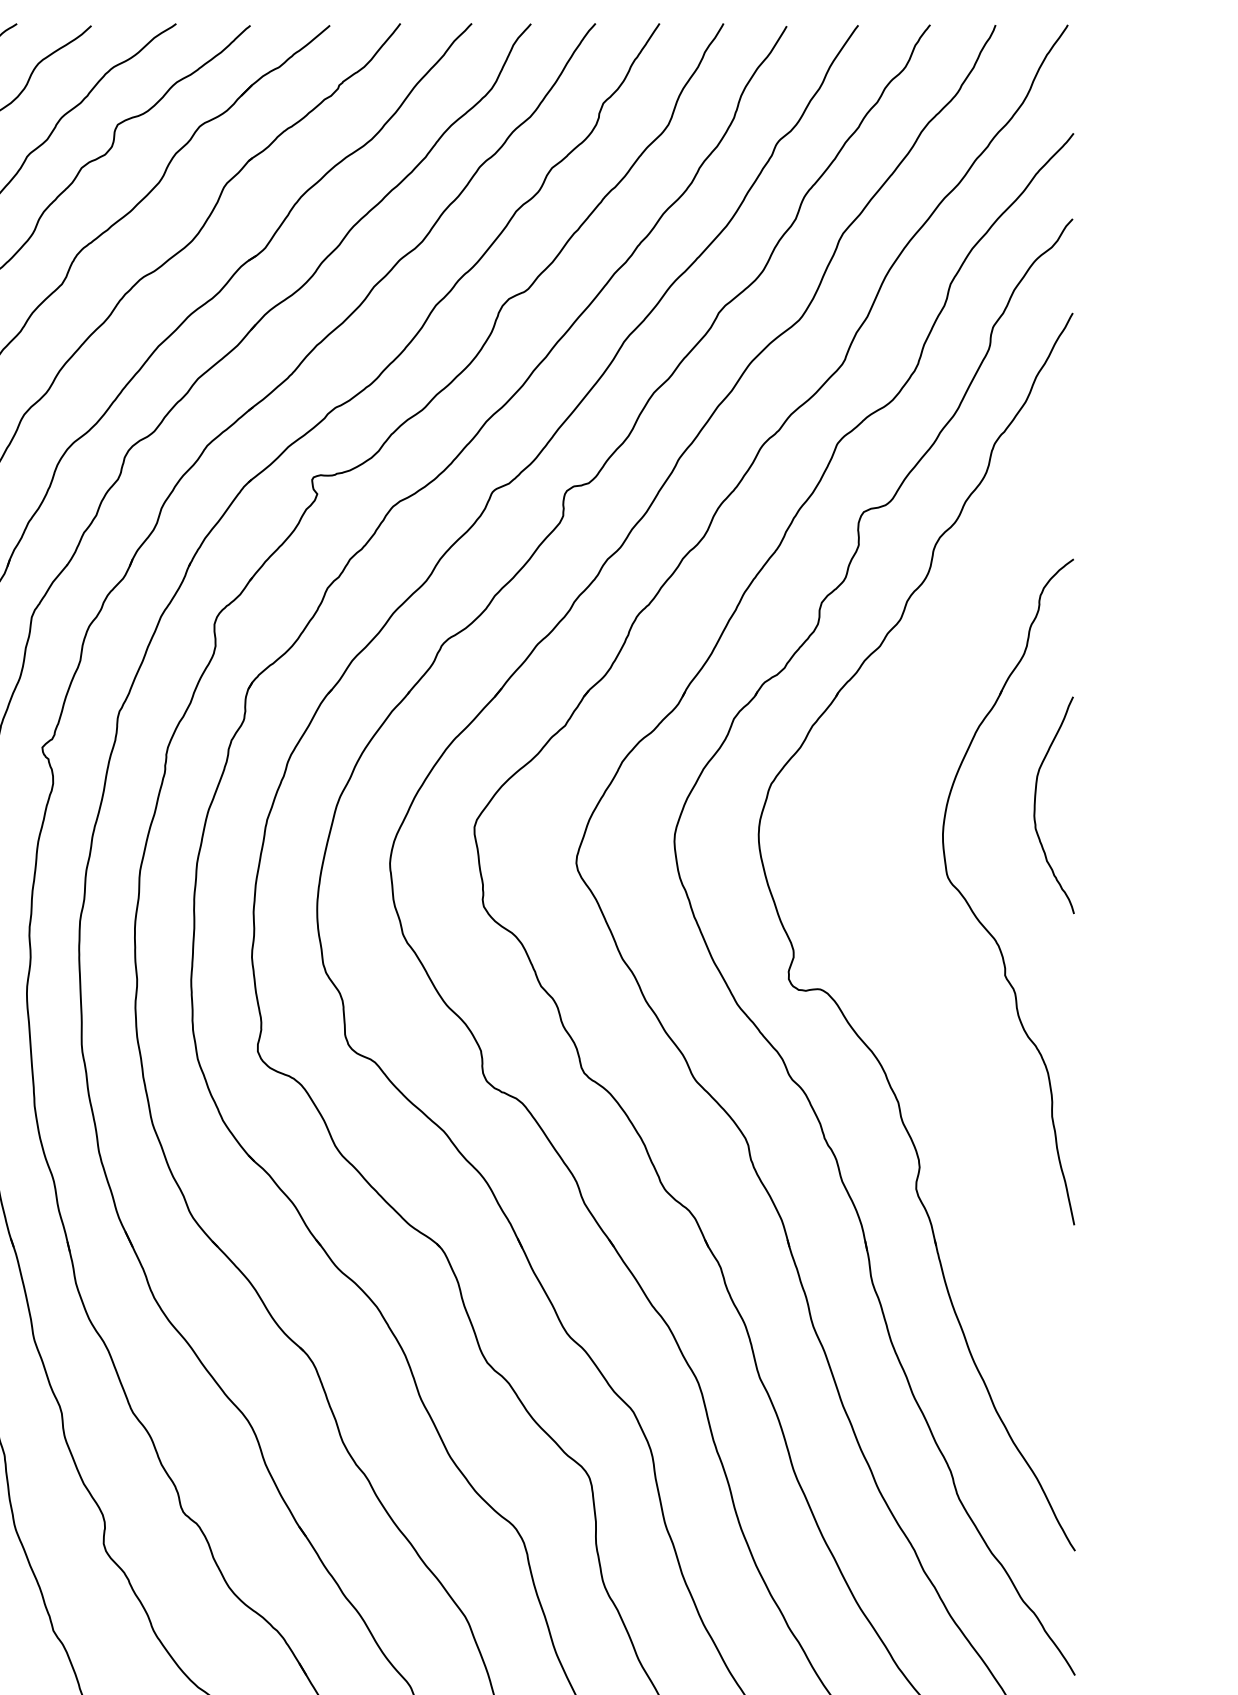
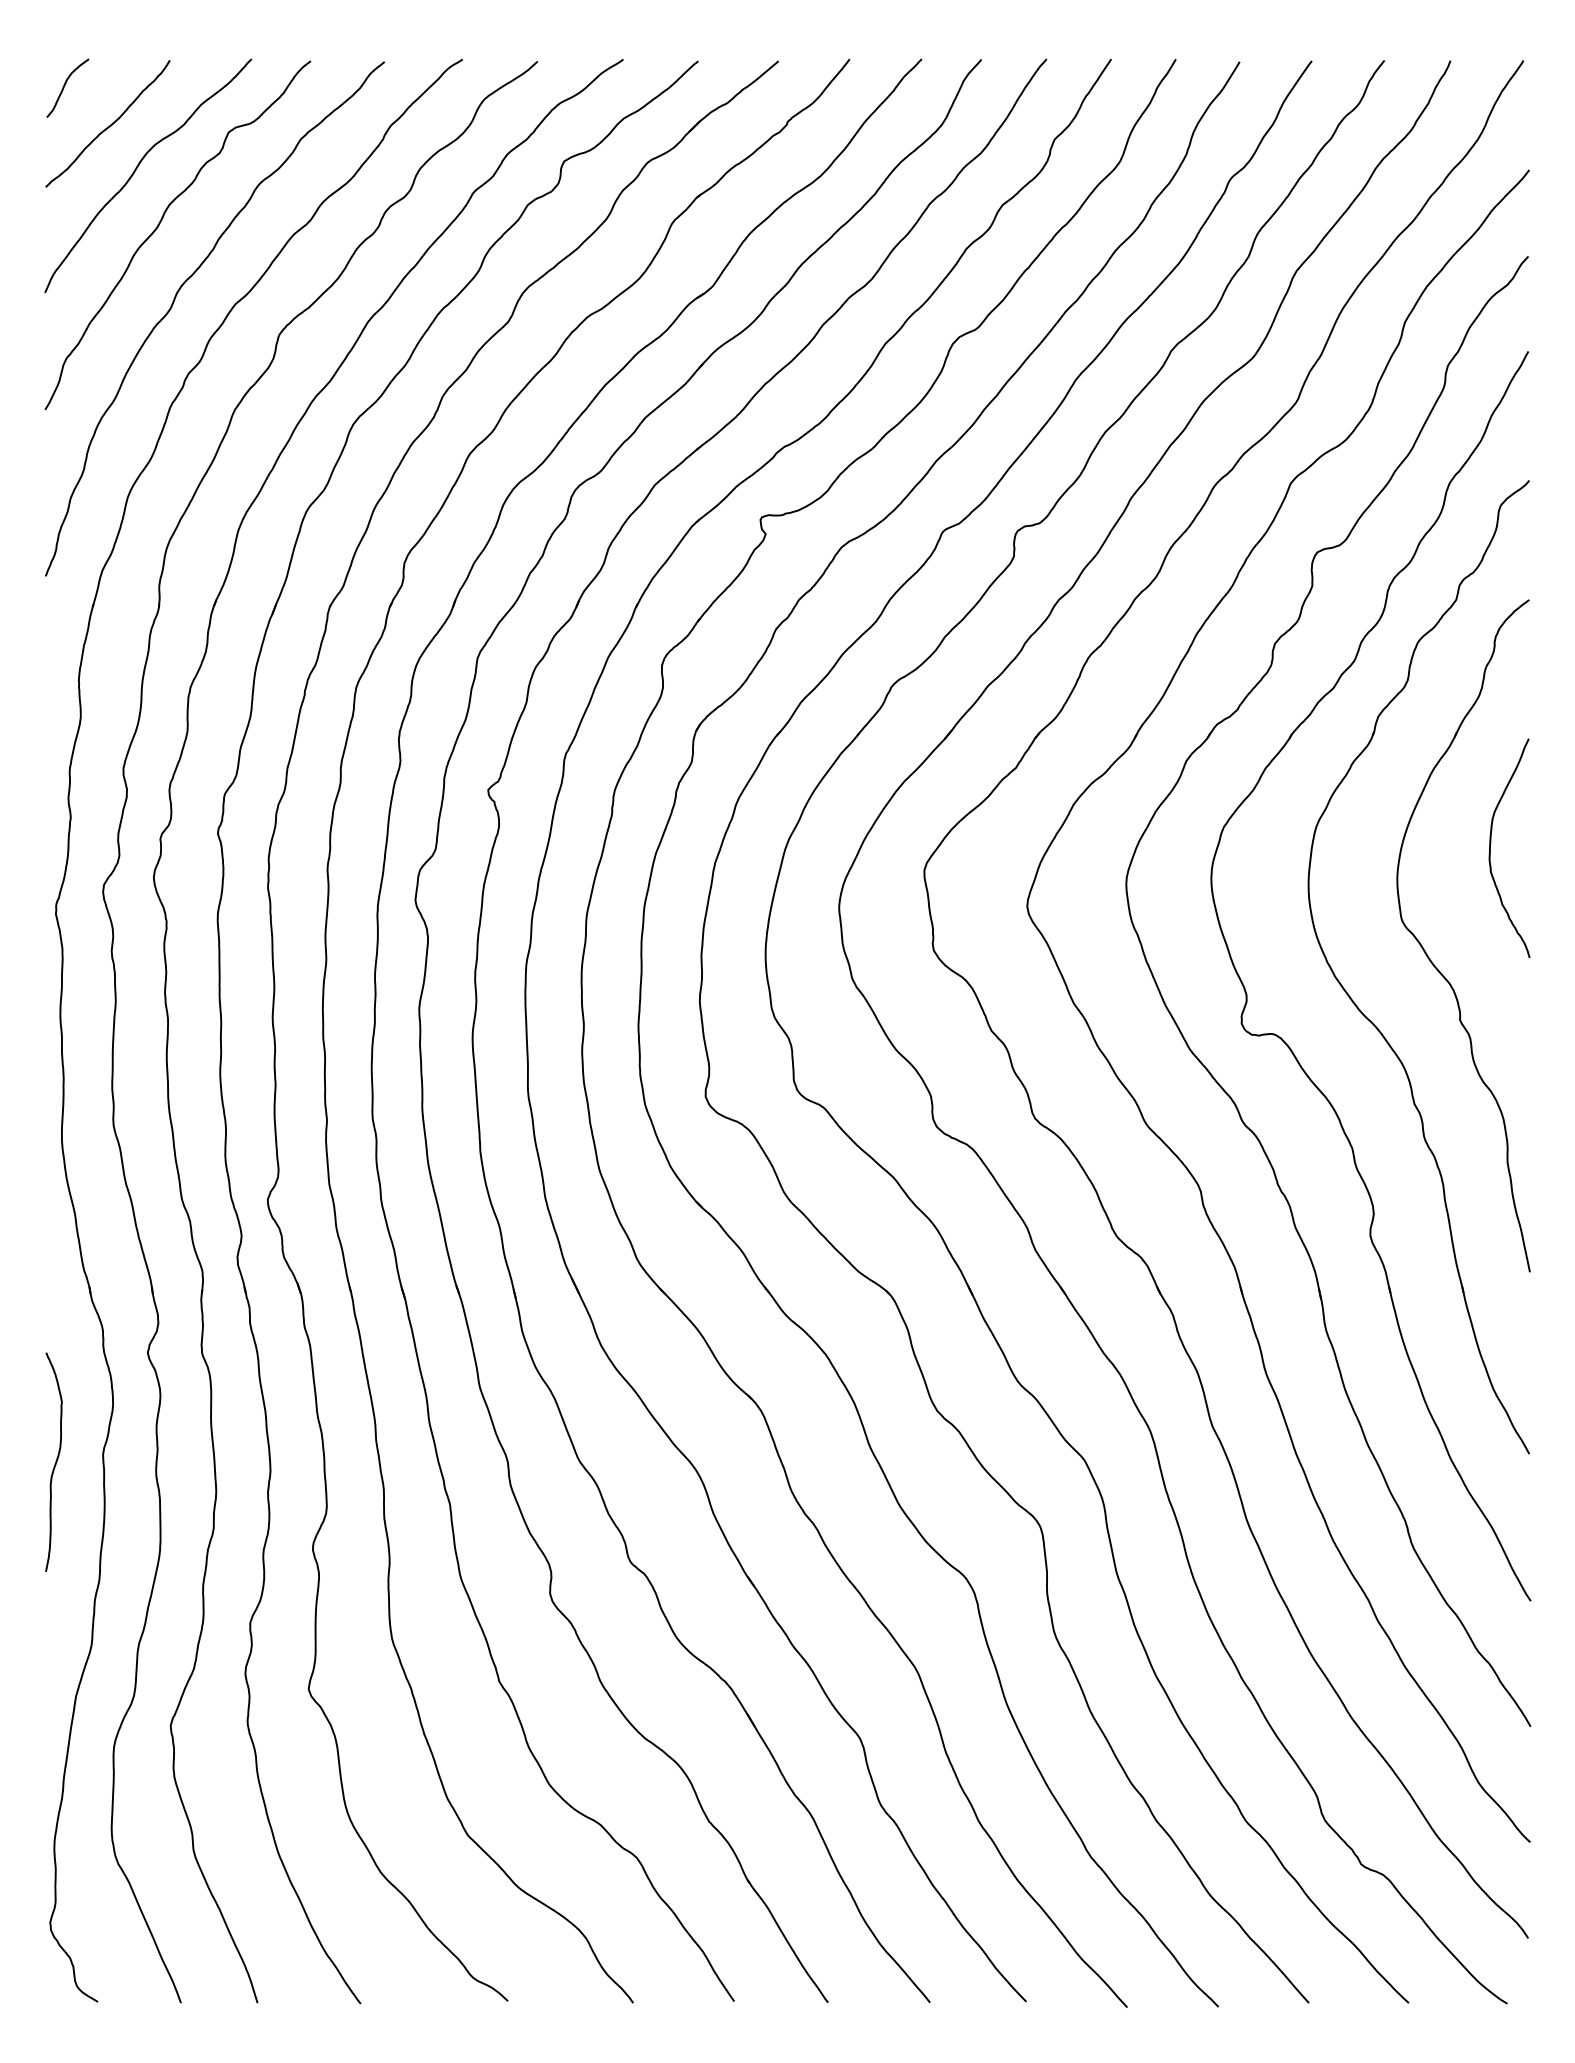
part: (917, 975) -> (1371, 1020), added

